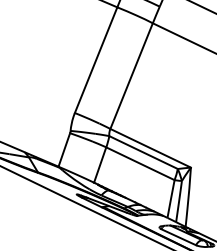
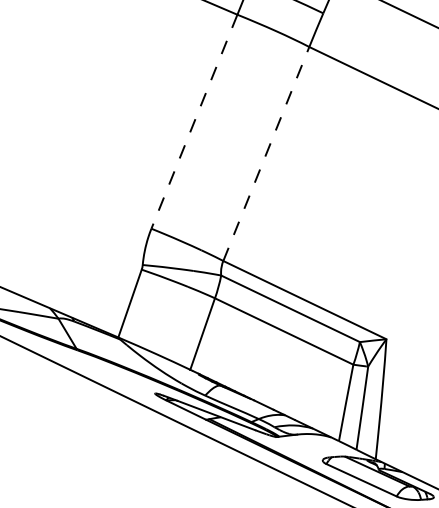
line: (96, 60) -> (195, 122), solid -> dashed
line: (131, 76) -> (266, 154), solid -> dashed

